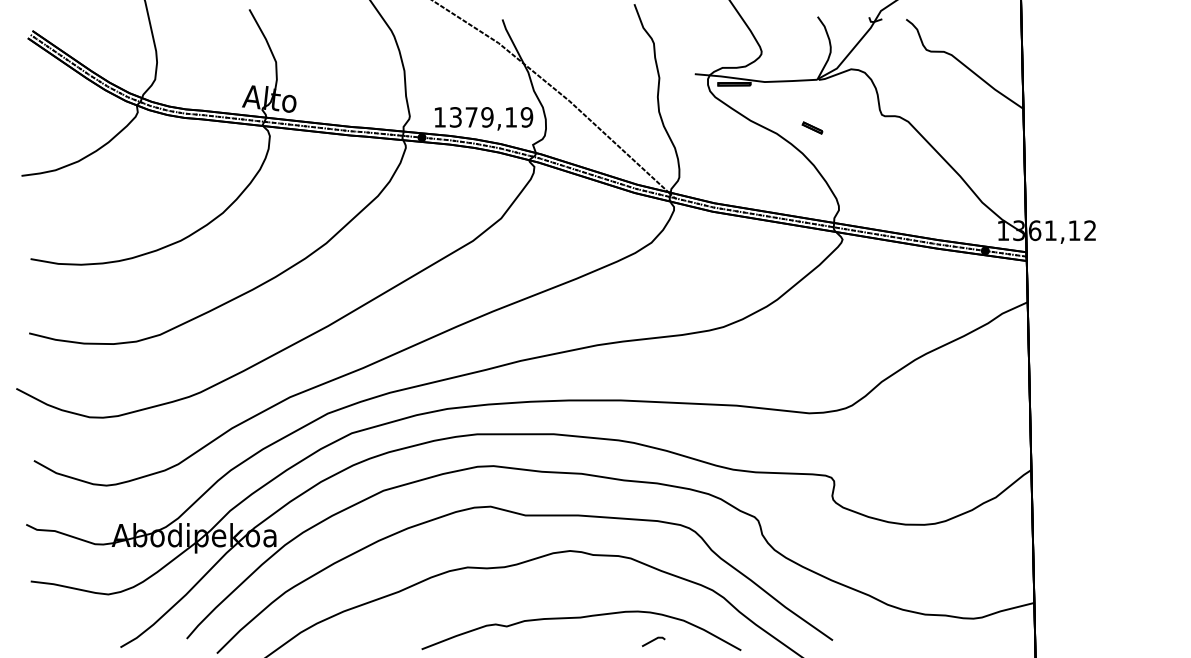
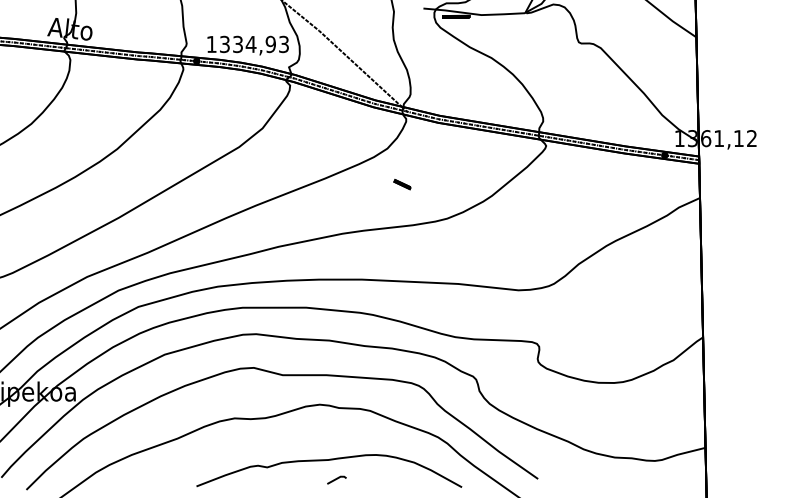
text: (499, 117) -> (261, 44), 1379,19 -> 1334,93
part: (812, 127) -> (402, 184), moved
line: (653, 641) -> (336, 479), moved

